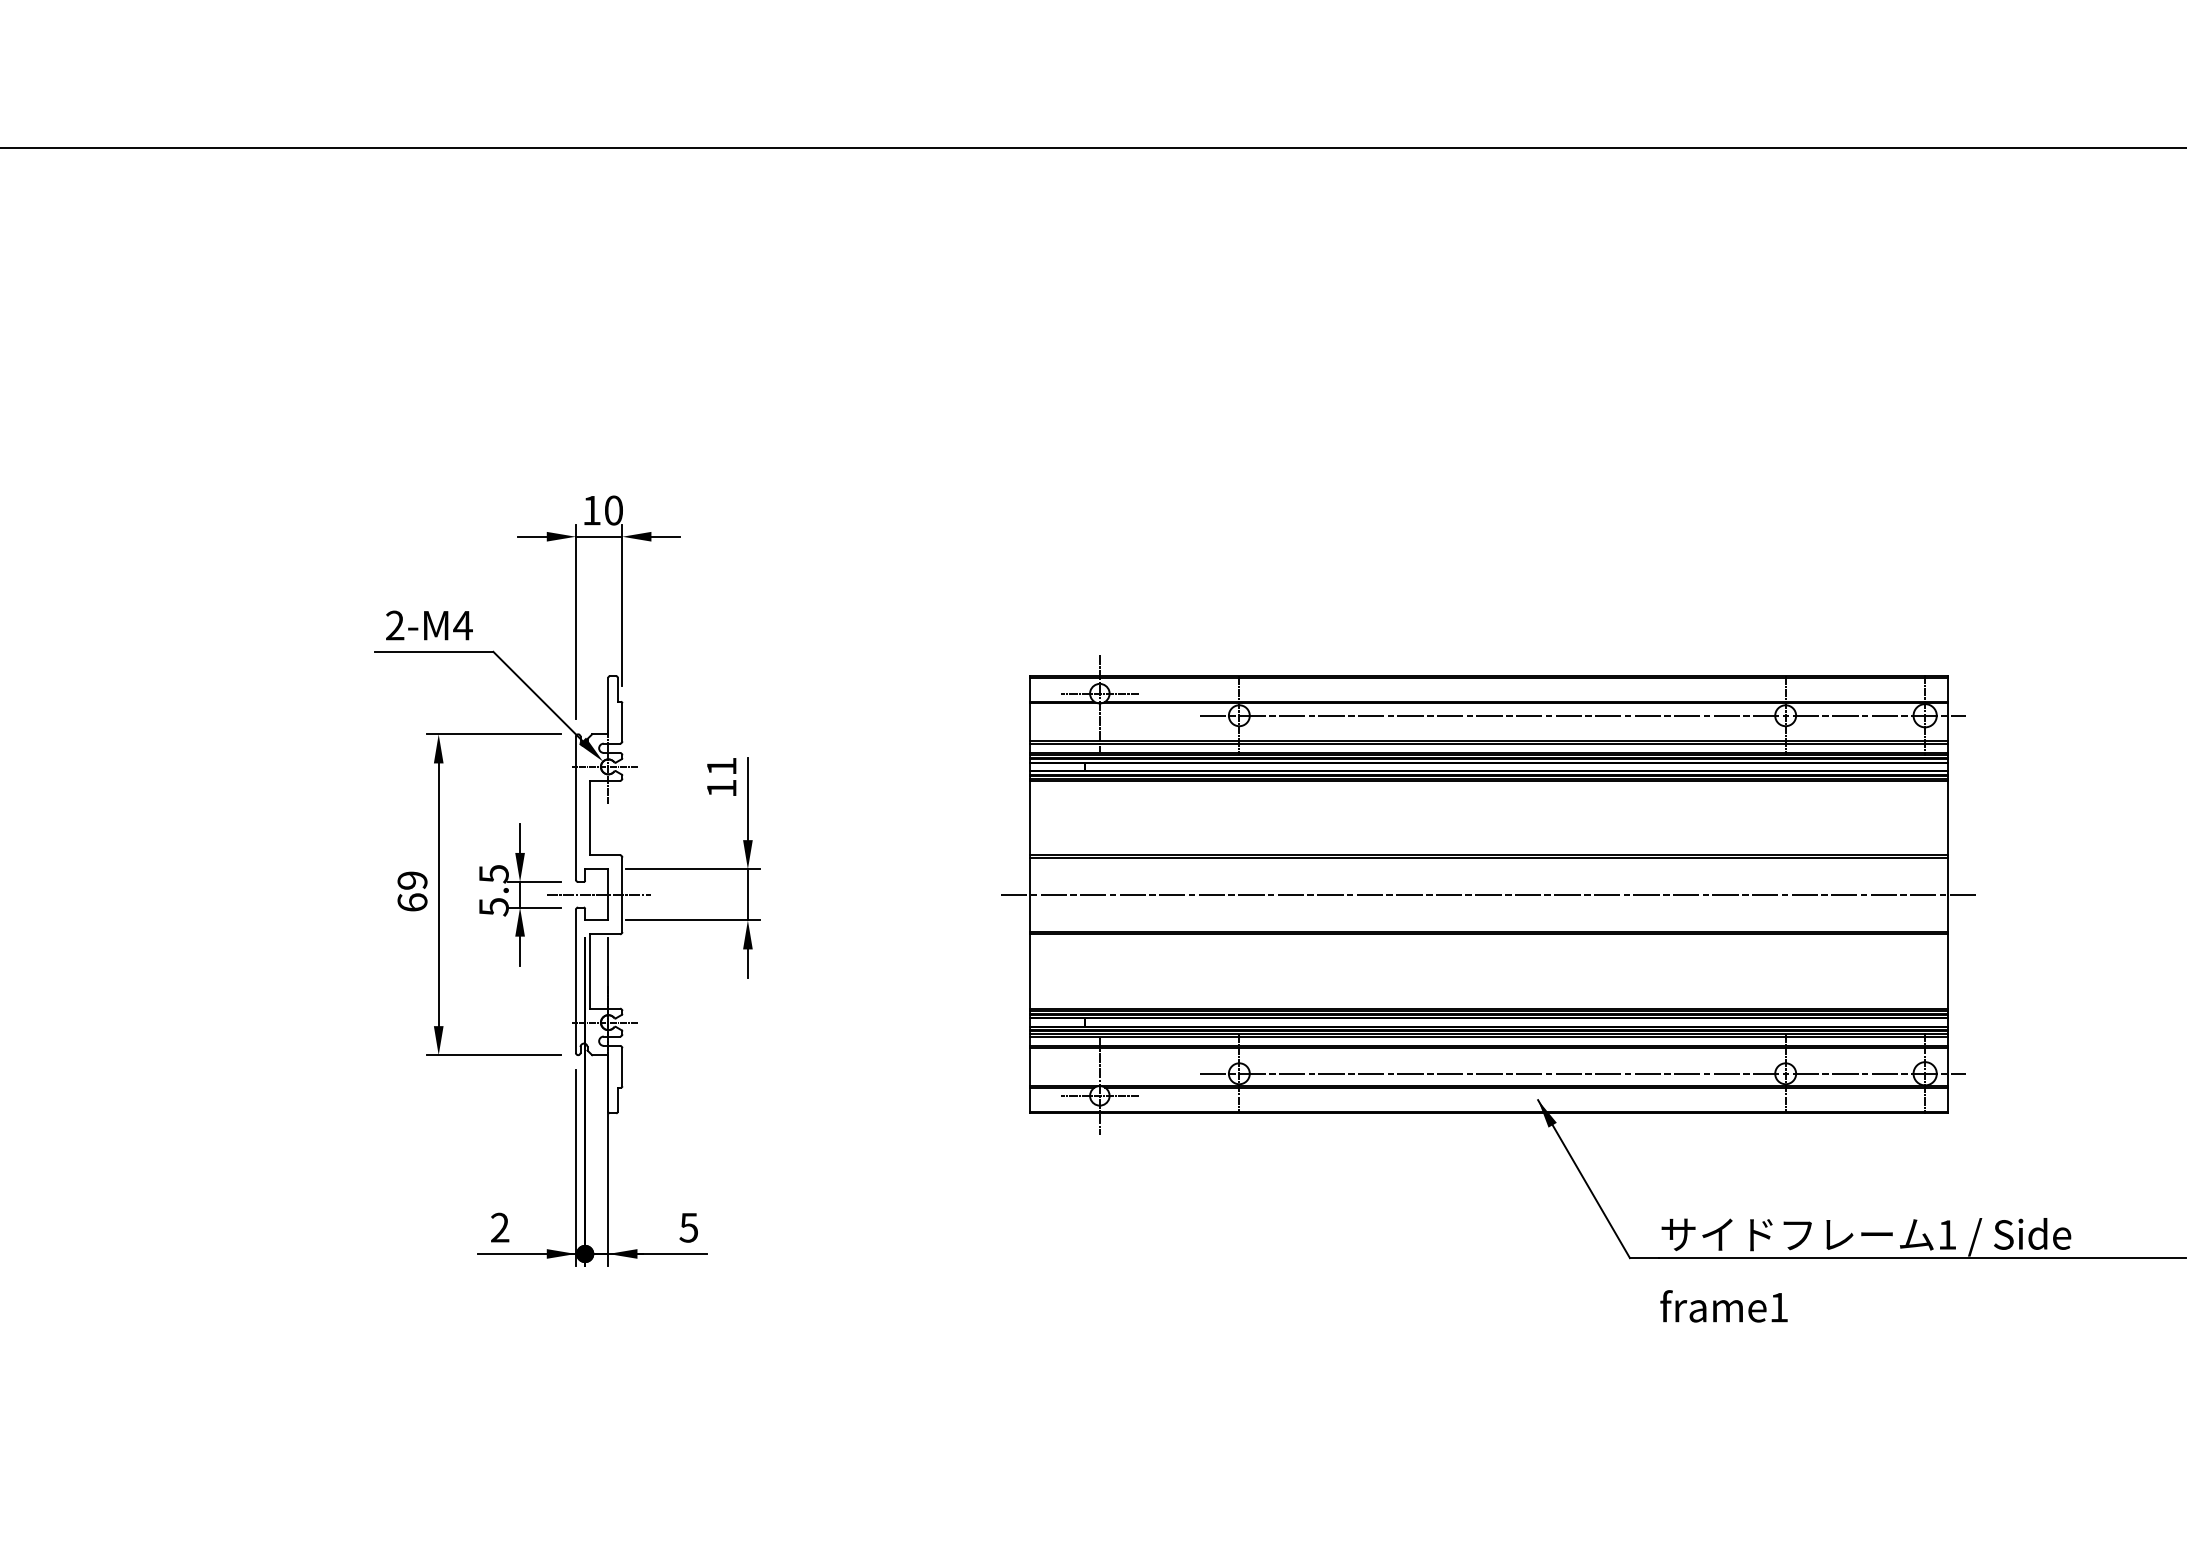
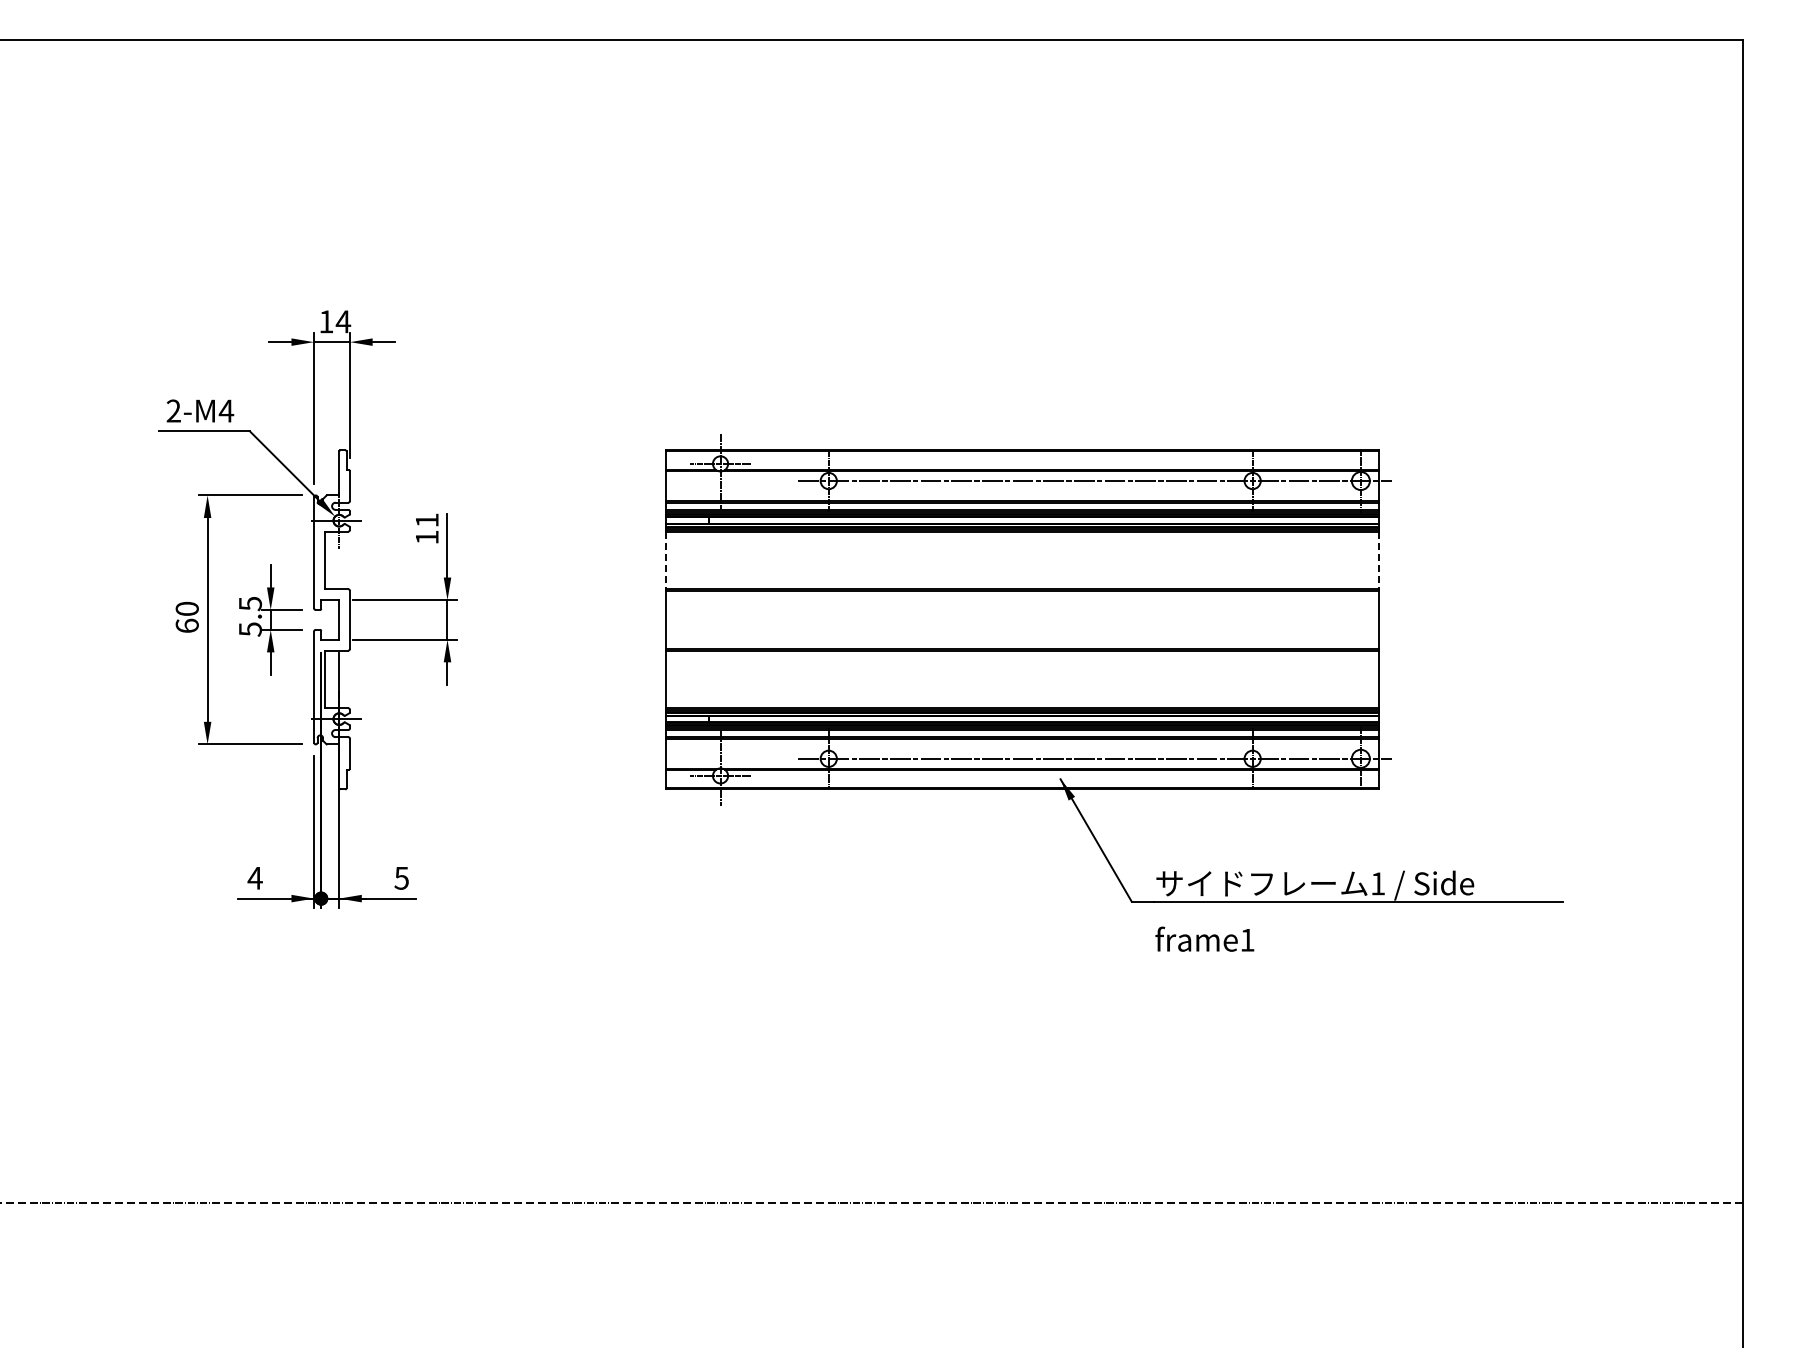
text: (613, 510) -> (343, 321), 10 -> 14
line: (1030, 818) -> (666, 560), solid -> dashed
line: (1947, 818) -> (1378, 560), solid -> dashed
text: (411, 880) -> (186, 608), 69 -> 60
line: (598, 894) -> (331, 619), removed
line: (1489, 894) -> (1022, 619), removed
text: (499, 1226) -> (254, 877), 2 -> 4

